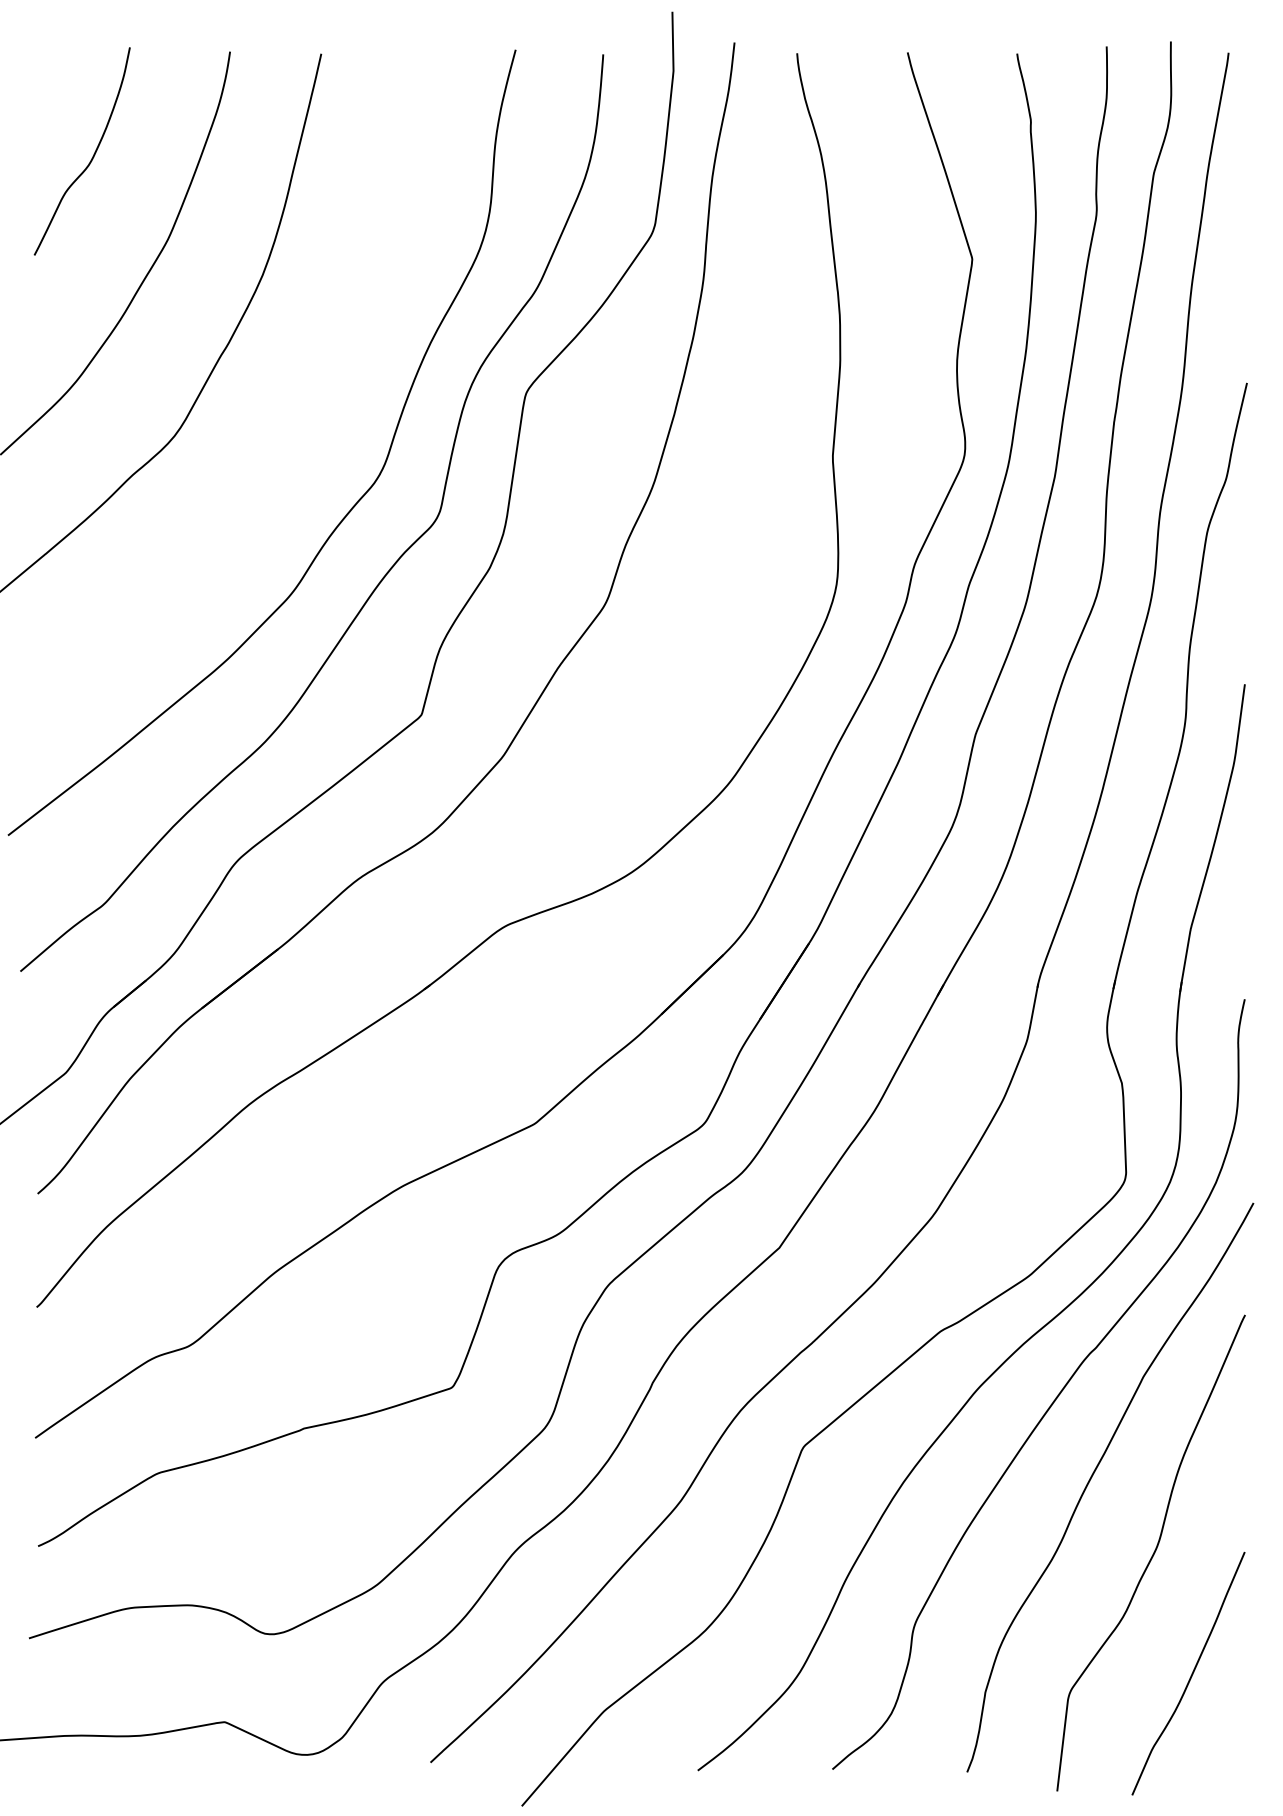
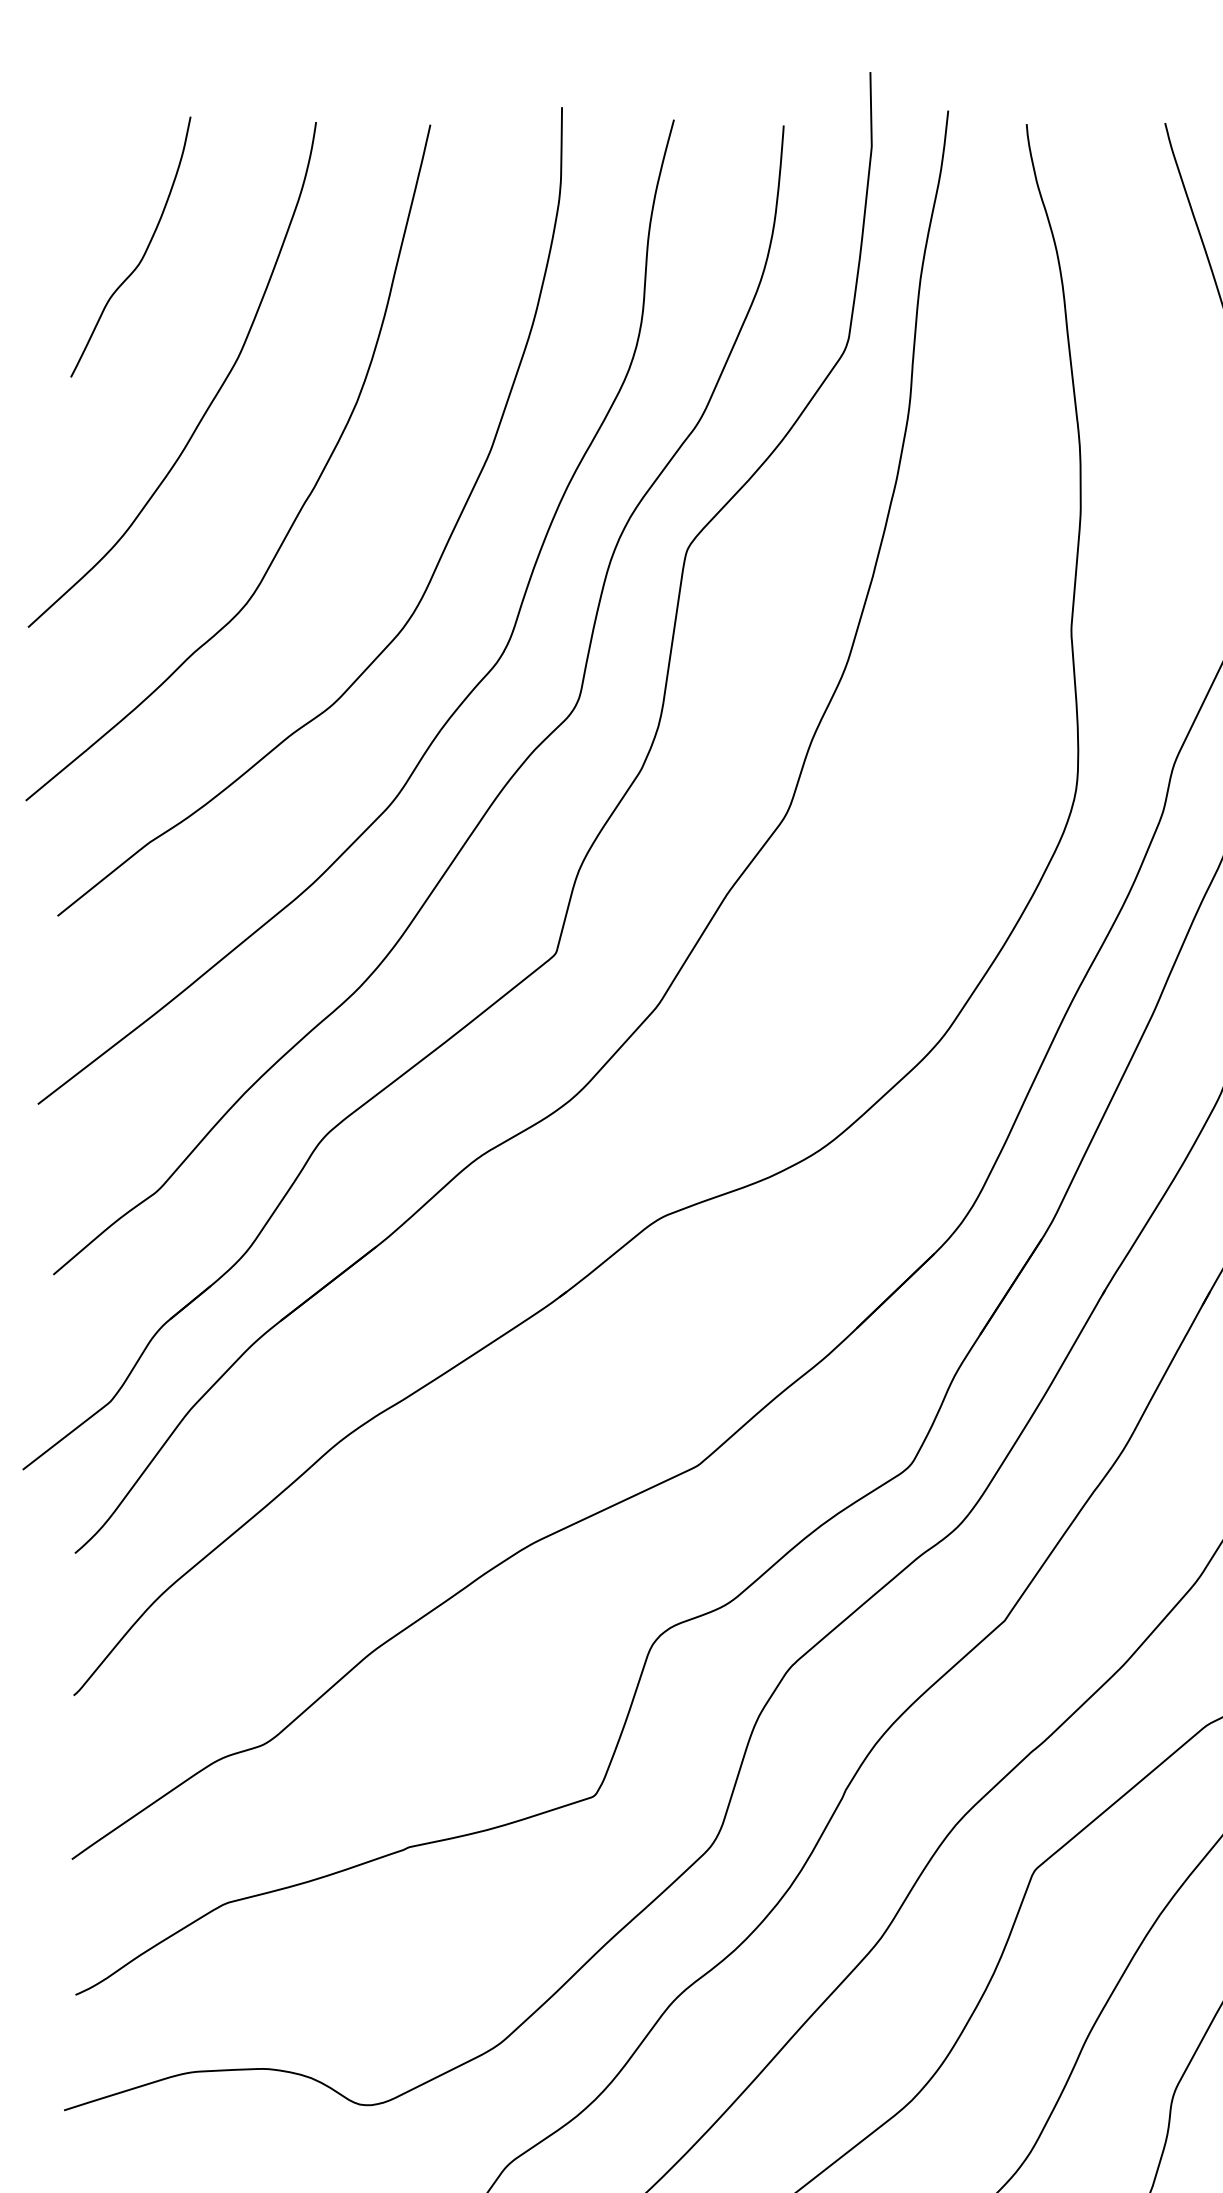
curve: (324, 407) -> (434, 567), added

